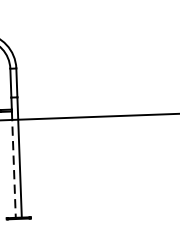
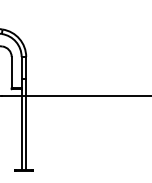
line: (13, 165) -> (21, 130), dashed -> solid

